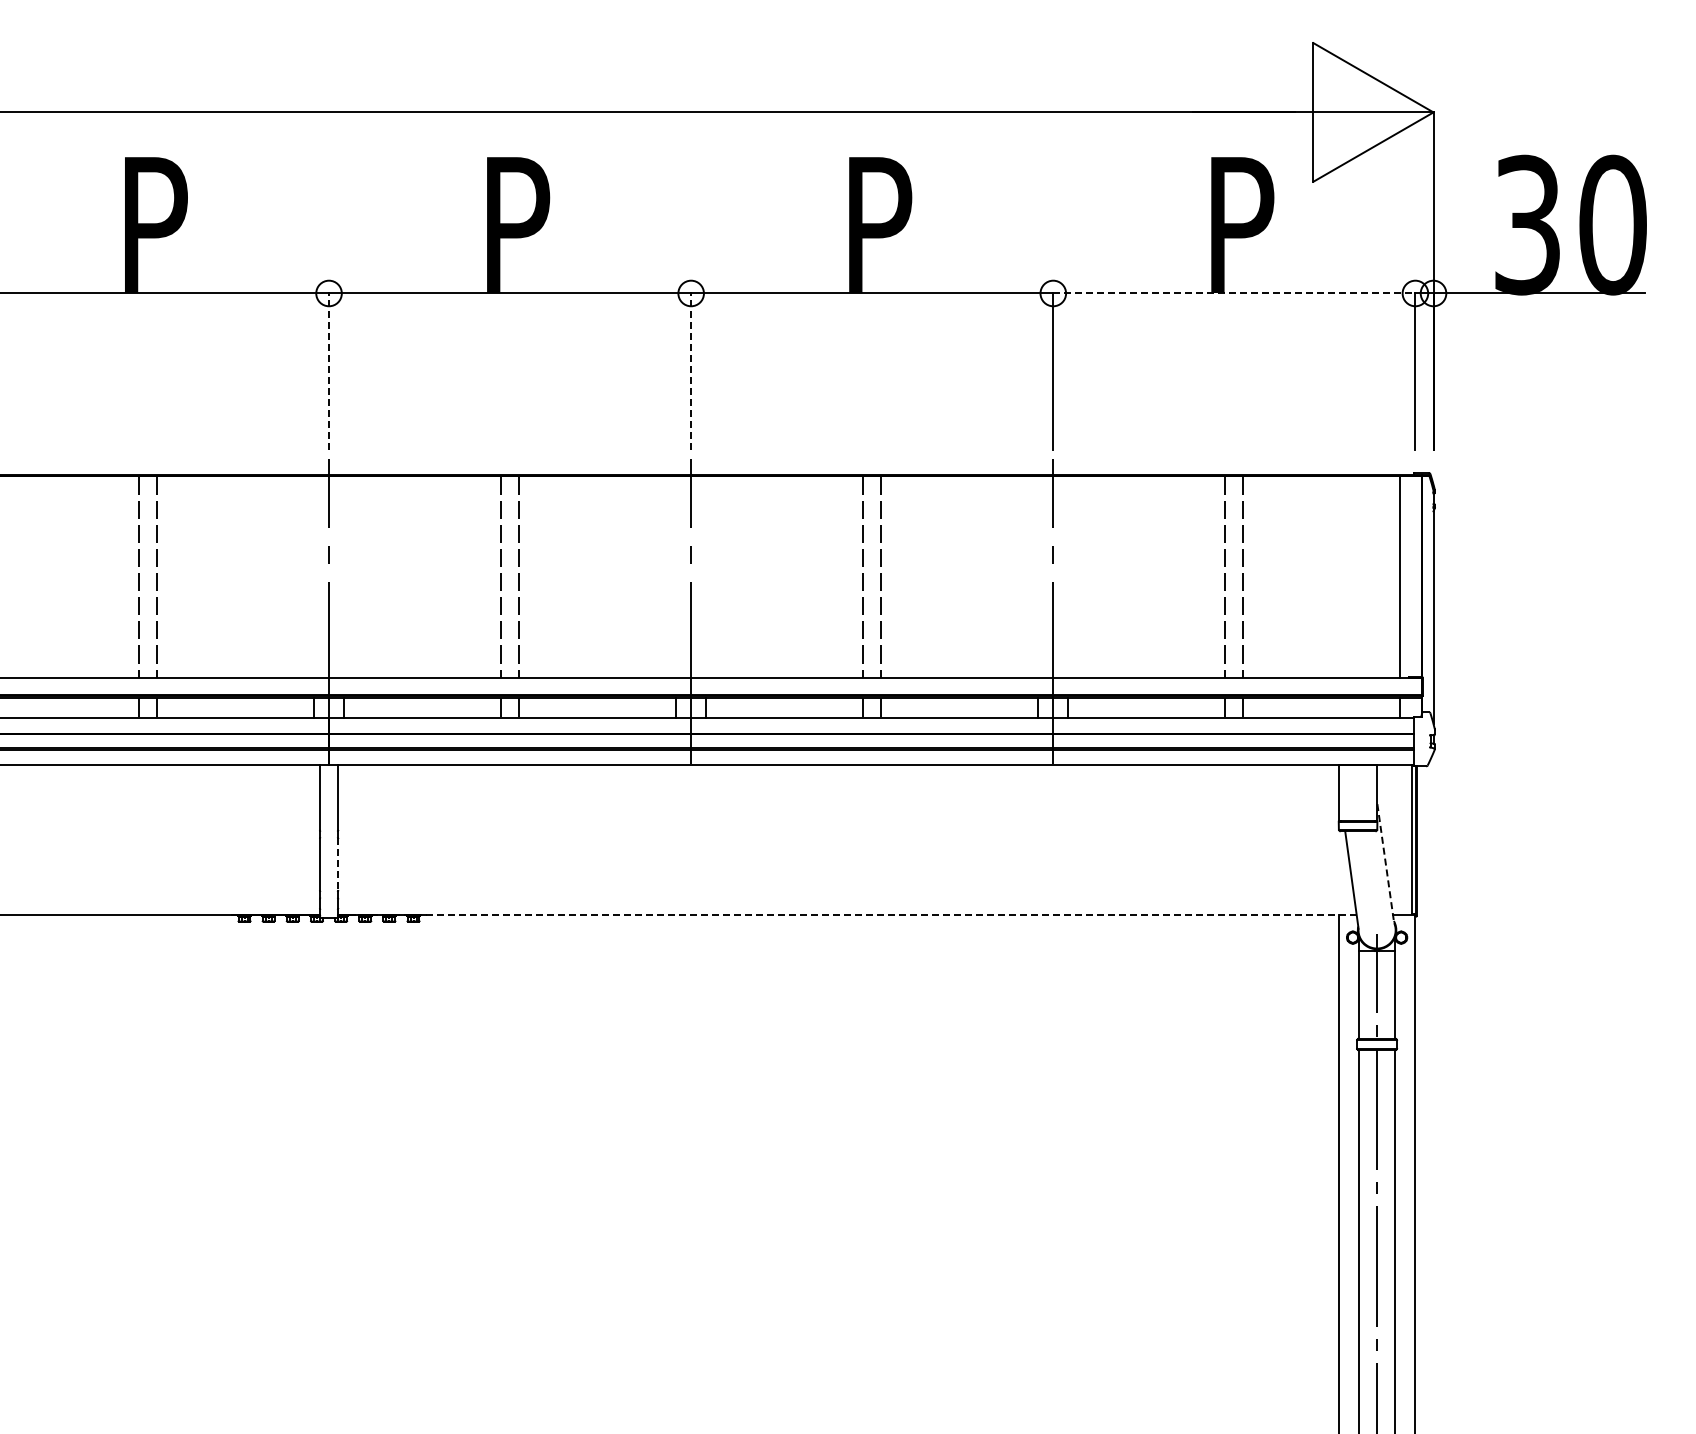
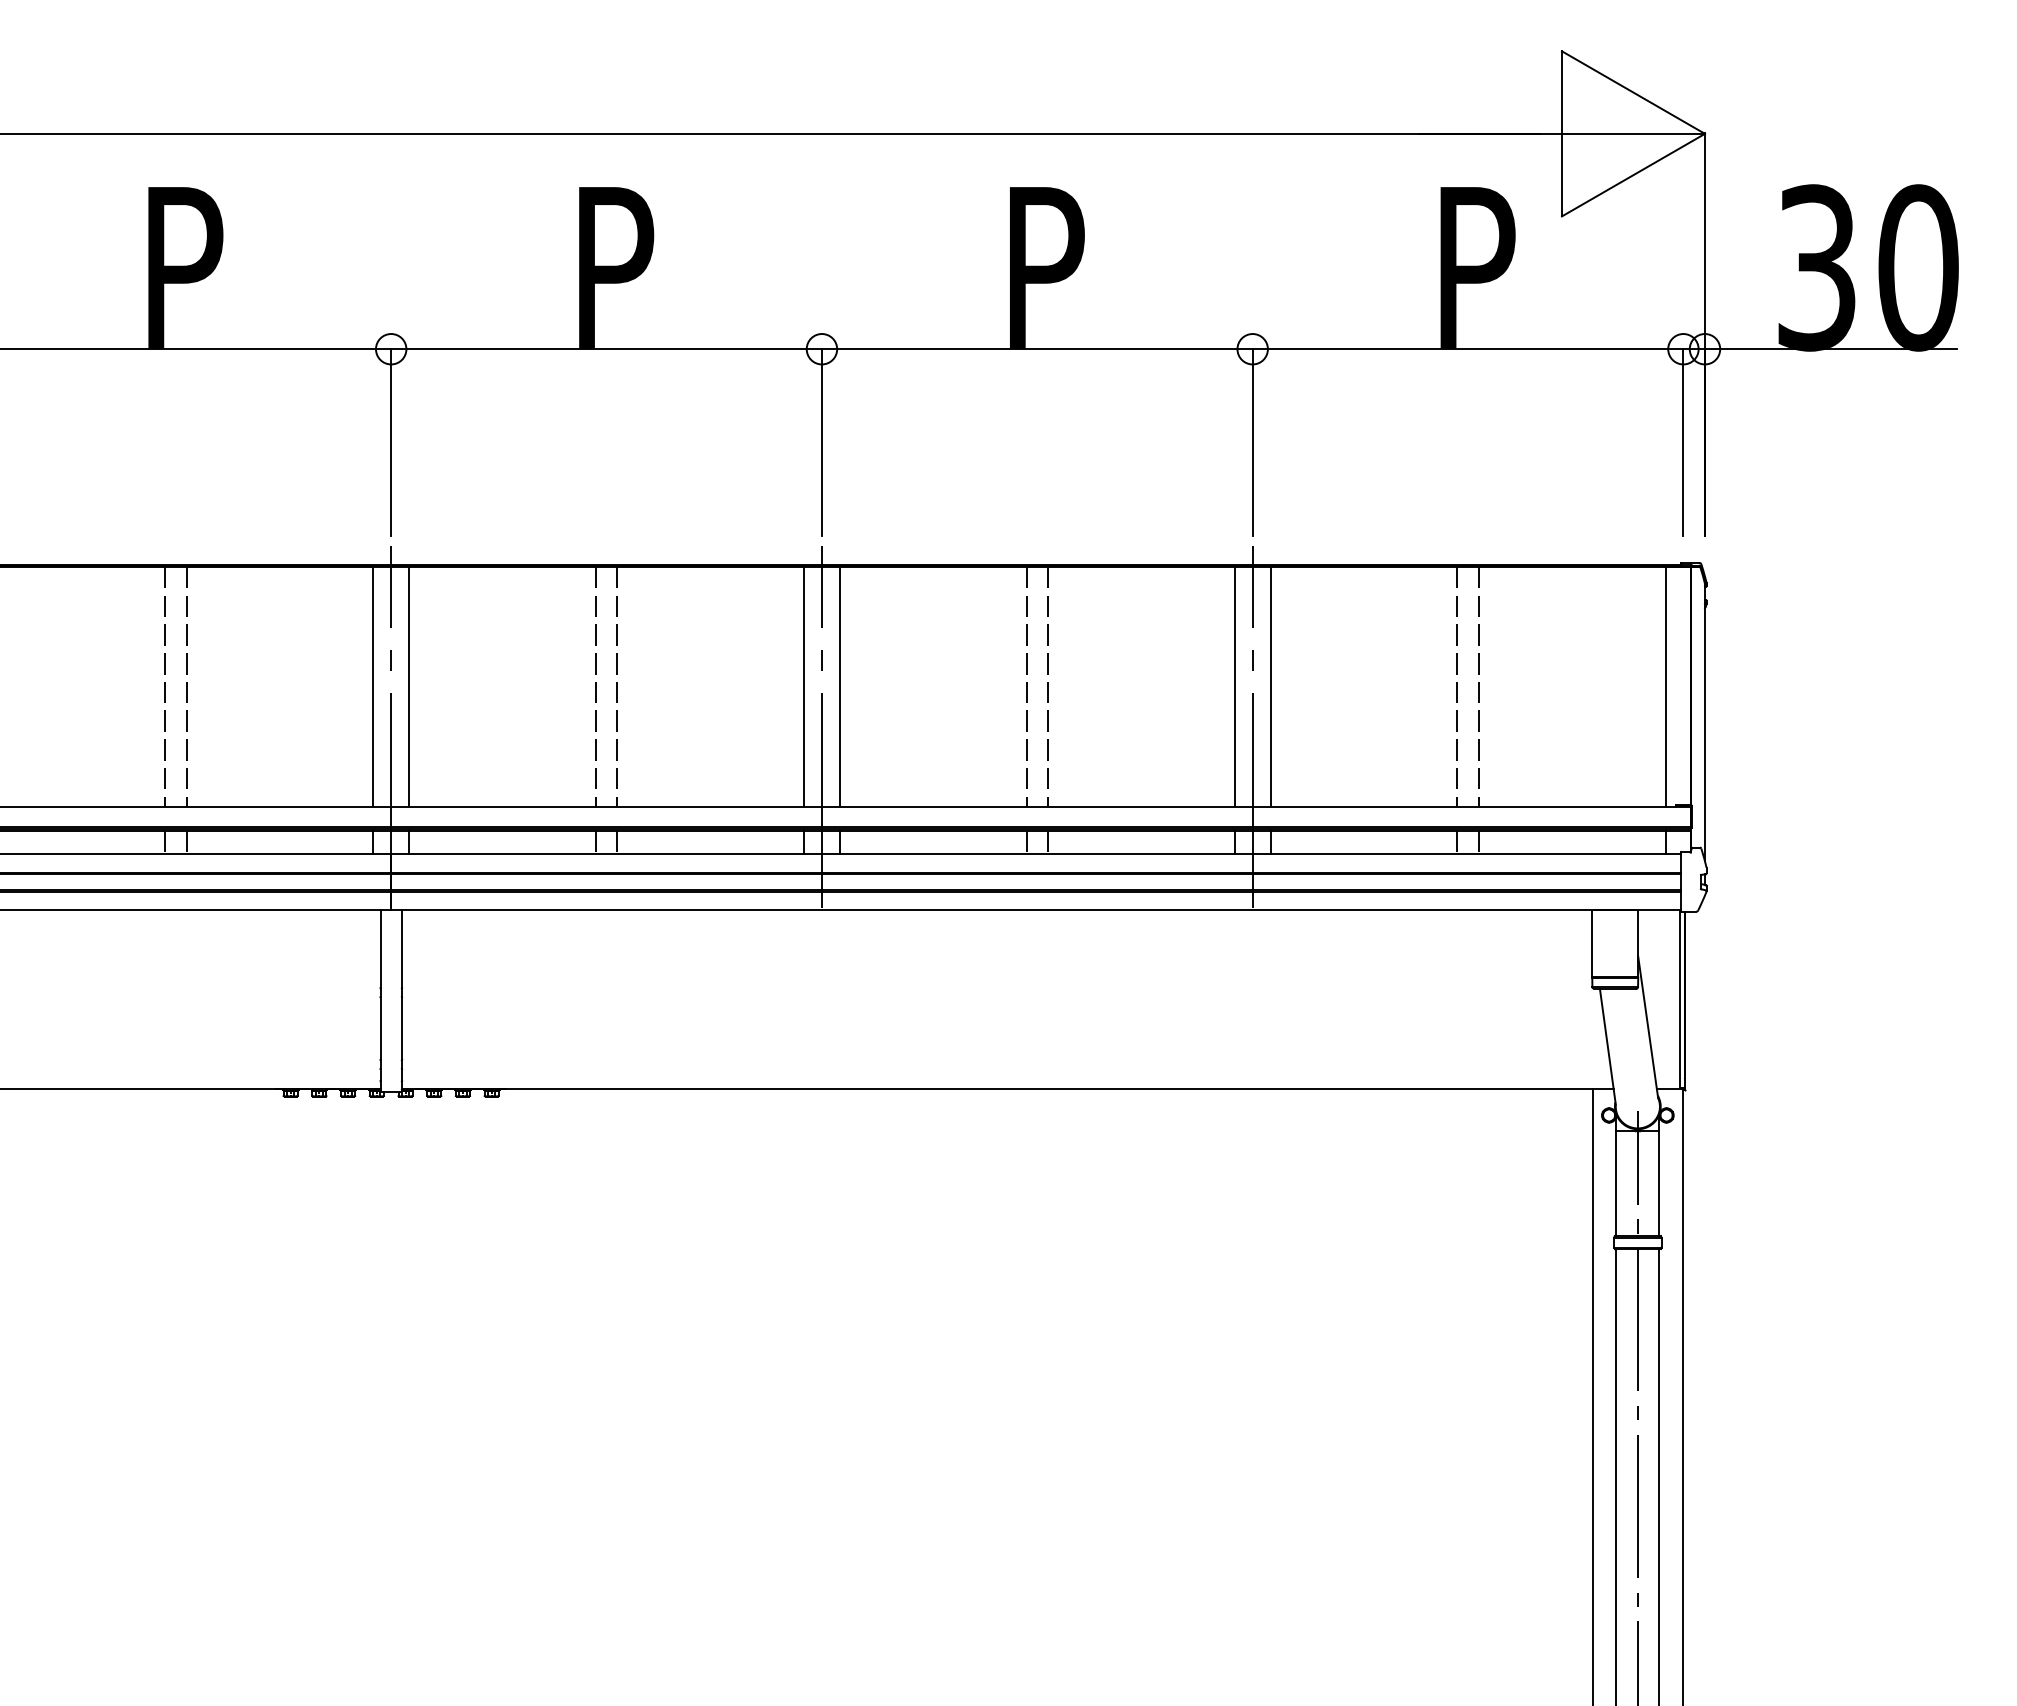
line: (1234, 293) -> (1468, 349), dashed -> solid
line: (329, 371) -> (391, 442), dashed -> solid
line: (691, 371) -> (822, 442), dashed -> solid
line: (313, 576) -> (372, 685), added
line: (344, 576) -> (409, 685), added
line: (676, 576) -> (804, 685), added
line: (706, 576) -> (840, 685), added
line: (1038, 576) -> (1235, 685), added
line: (1068, 576) -> (1270, 685), added
line: (1385, 864) -> (1647, 1028), dashed -> solid
line: (338, 865) -> (402, 1029), dashed -> solid
line: (846, 915) -> (1006, 1089), dashed -> solid

